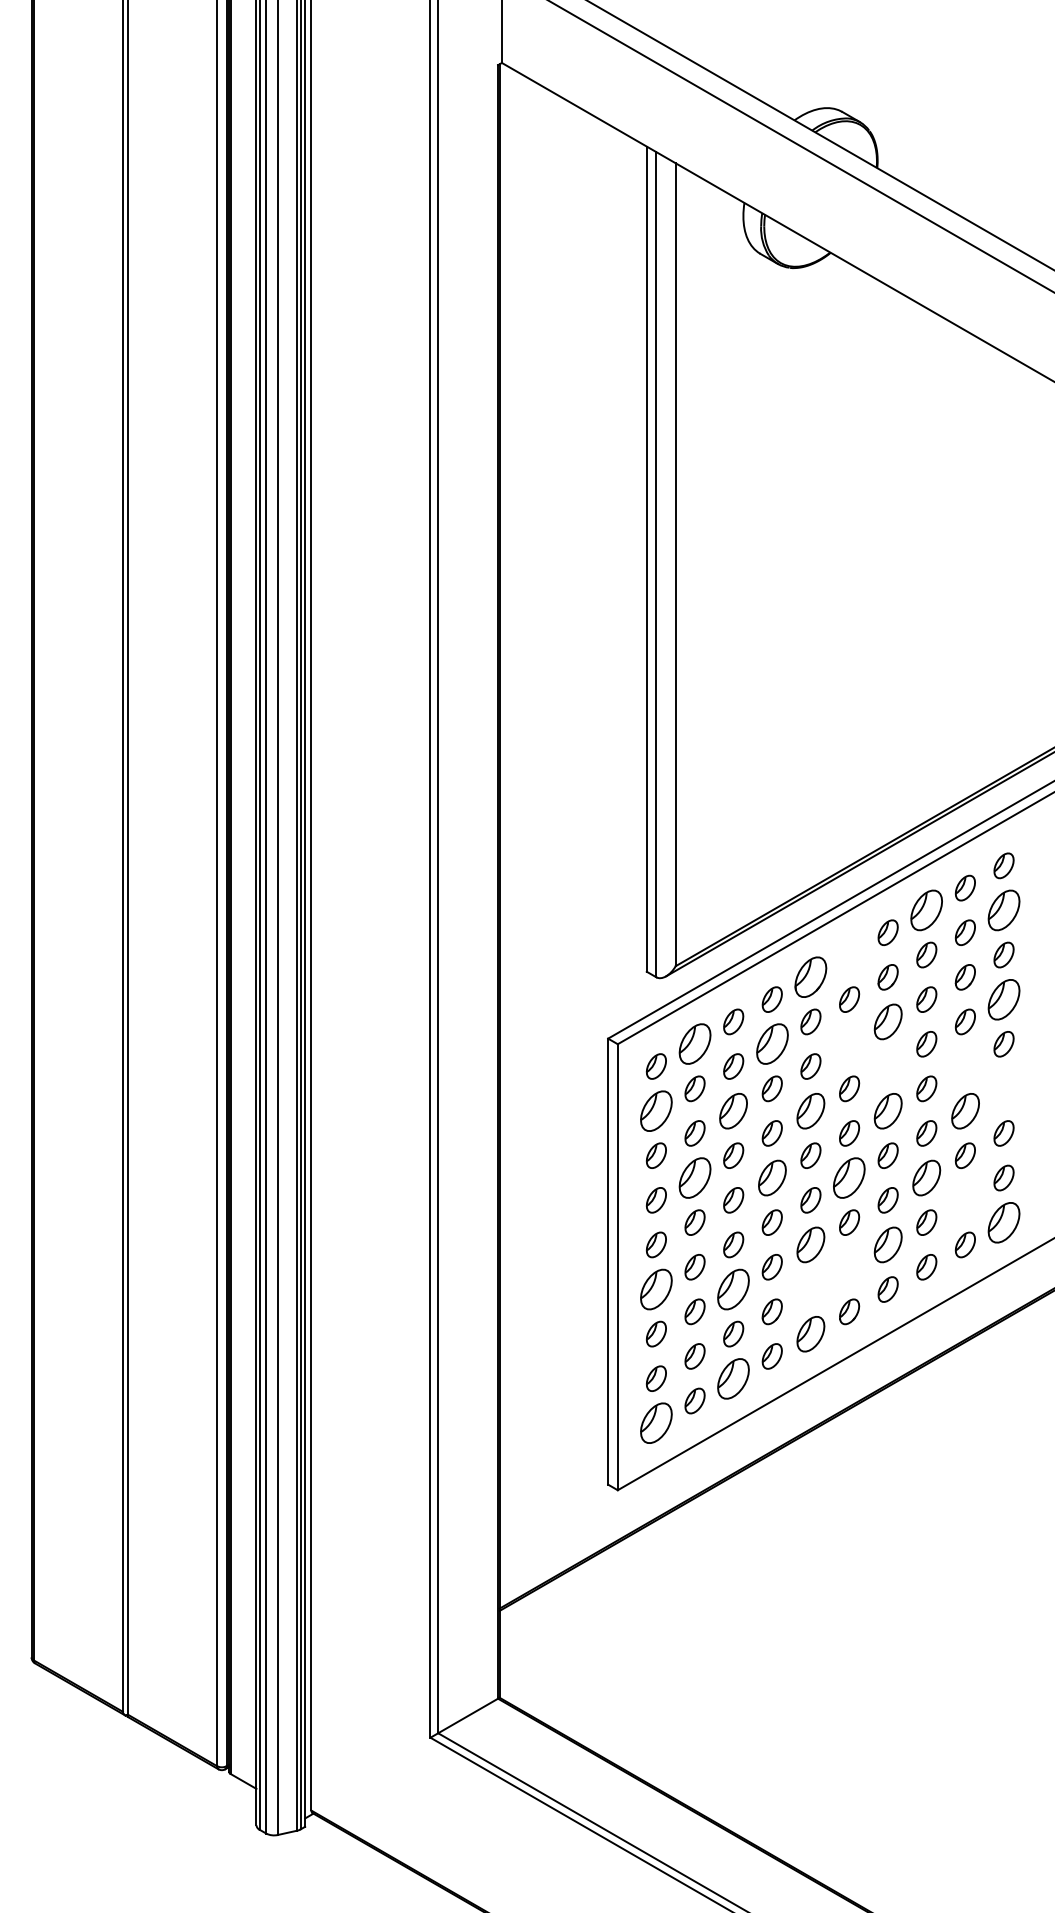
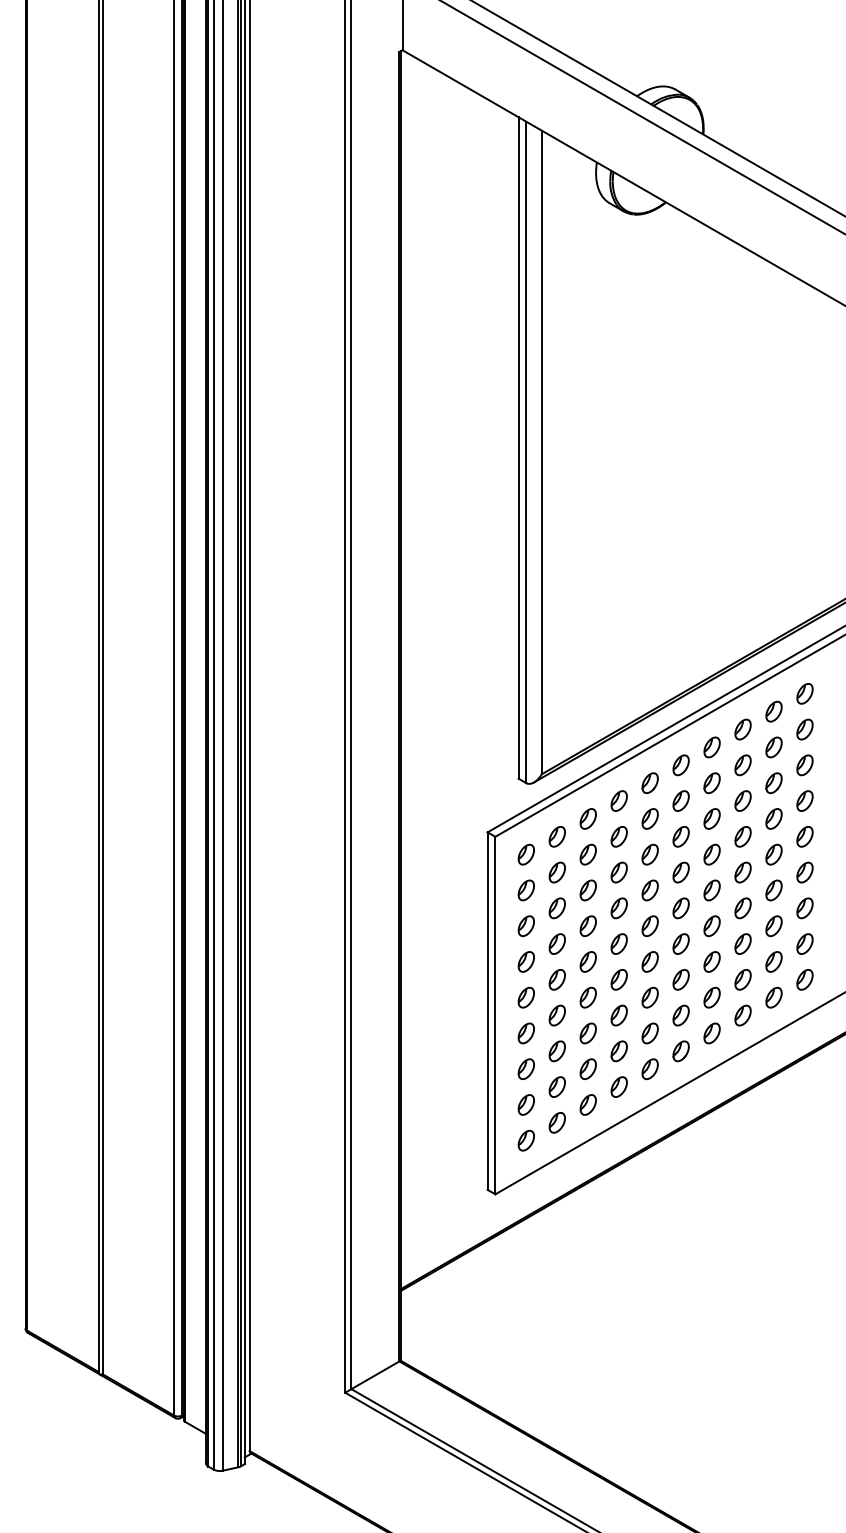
part: (926, 910) -> (742, 729), size x0.62
part: (1003, 910) -> (804, 729), size x0.62
part: (849, 954) -> (681, 764), added
part: (810, 977) -> (649, 783), size x0.62
part: (1003, 999) -> (804, 800), size x0.62
part: (887, 1021) -> (711, 818), size x0.71
part: (694, 1044) -> (556, 837), size x0.62
part: (771, 1044) -> (618, 837), size x0.62
part: (849, 1044) -> (681, 837), added
part: (887, 1066) -> (711, 854), added
part: (964, 1066) -> (773, 854), added
part: (1003, 1088) -> (804, 872), added
part: (656, 1110) -> (526, 889), size x0.62
part: (733, 1110) -> (588, 889), size x0.71
part: (810, 1110) -> (649, 889), size x0.71
part: (887, 1110) -> (711, 889), size x0.71
part: (964, 1110) -> (773, 889), size x0.71
part: (694, 1177) -> (556, 943), size x0.62
part: (771, 1177) -> (618, 943), size x0.71
part: (849, 1177) -> (681, 943), size x0.62
part: (926, 1177) -> (742, 943), size x0.71
part: (965, 1200) -> (774, 962), added
part: (1003, 1222) -> (804, 979), size x0.62
part: (810, 1244) -> (649, 997), size x0.71
part: (887, 1244) -> (711, 997), size x0.71
part: (849, 1267) -> (681, 1015), added
part: (656, 1289) -> (526, 1033), size x0.62
part: (733, 1289) -> (588, 1033), size x0.62
part: (810, 1289) -> (649, 1033), added
part: (810, 1333) -> (649, 1068), size x0.71
part: (733, 1378) -> (588, 1104), size x0.62
part: (656, 1423) -> (526, 1140), size x0.62

